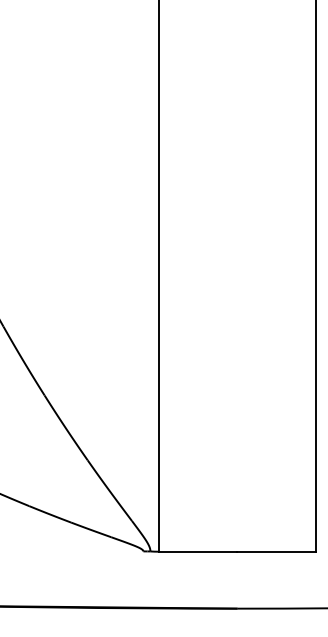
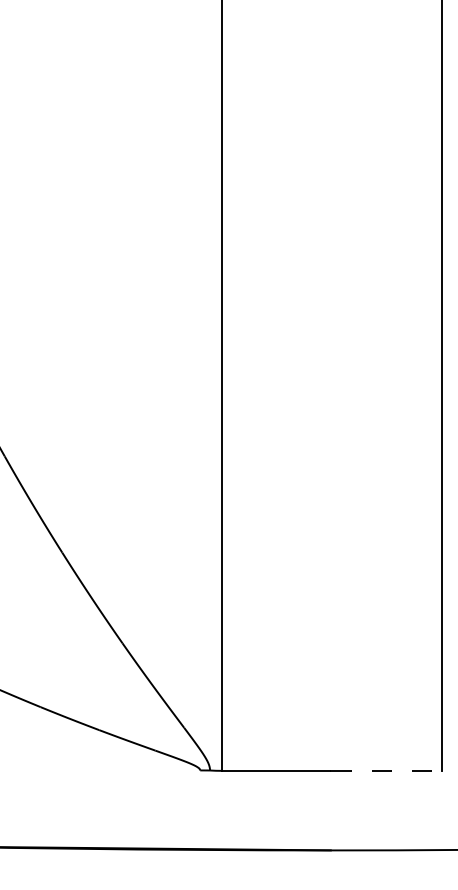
line: (277, 551) -> (387, 770), solid -> dashed

